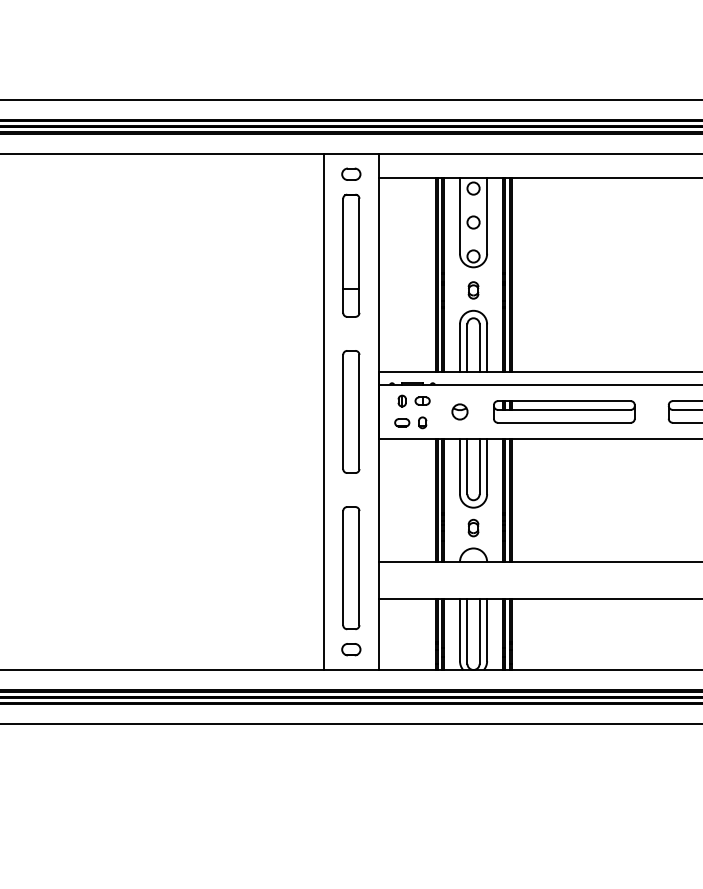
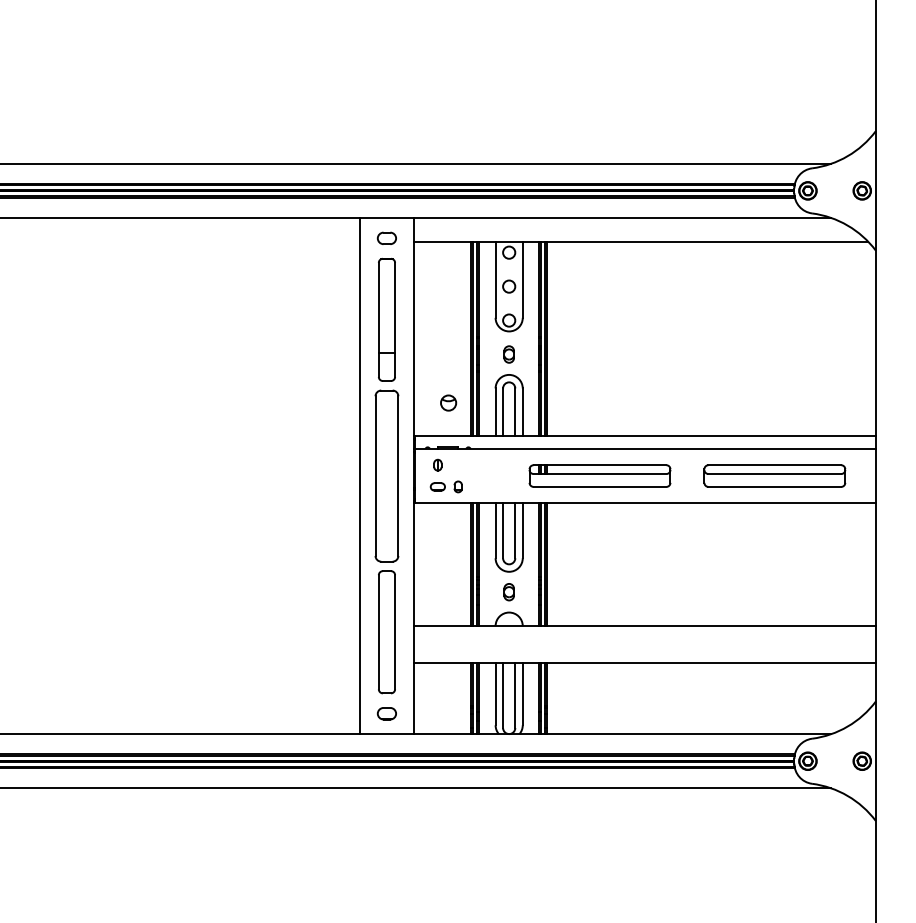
part: (422, 400) -> (458, 464), removed
part: (350, 411) -> (386, 475), size x1.4
part: (459, 411) -> (448, 402), moved

